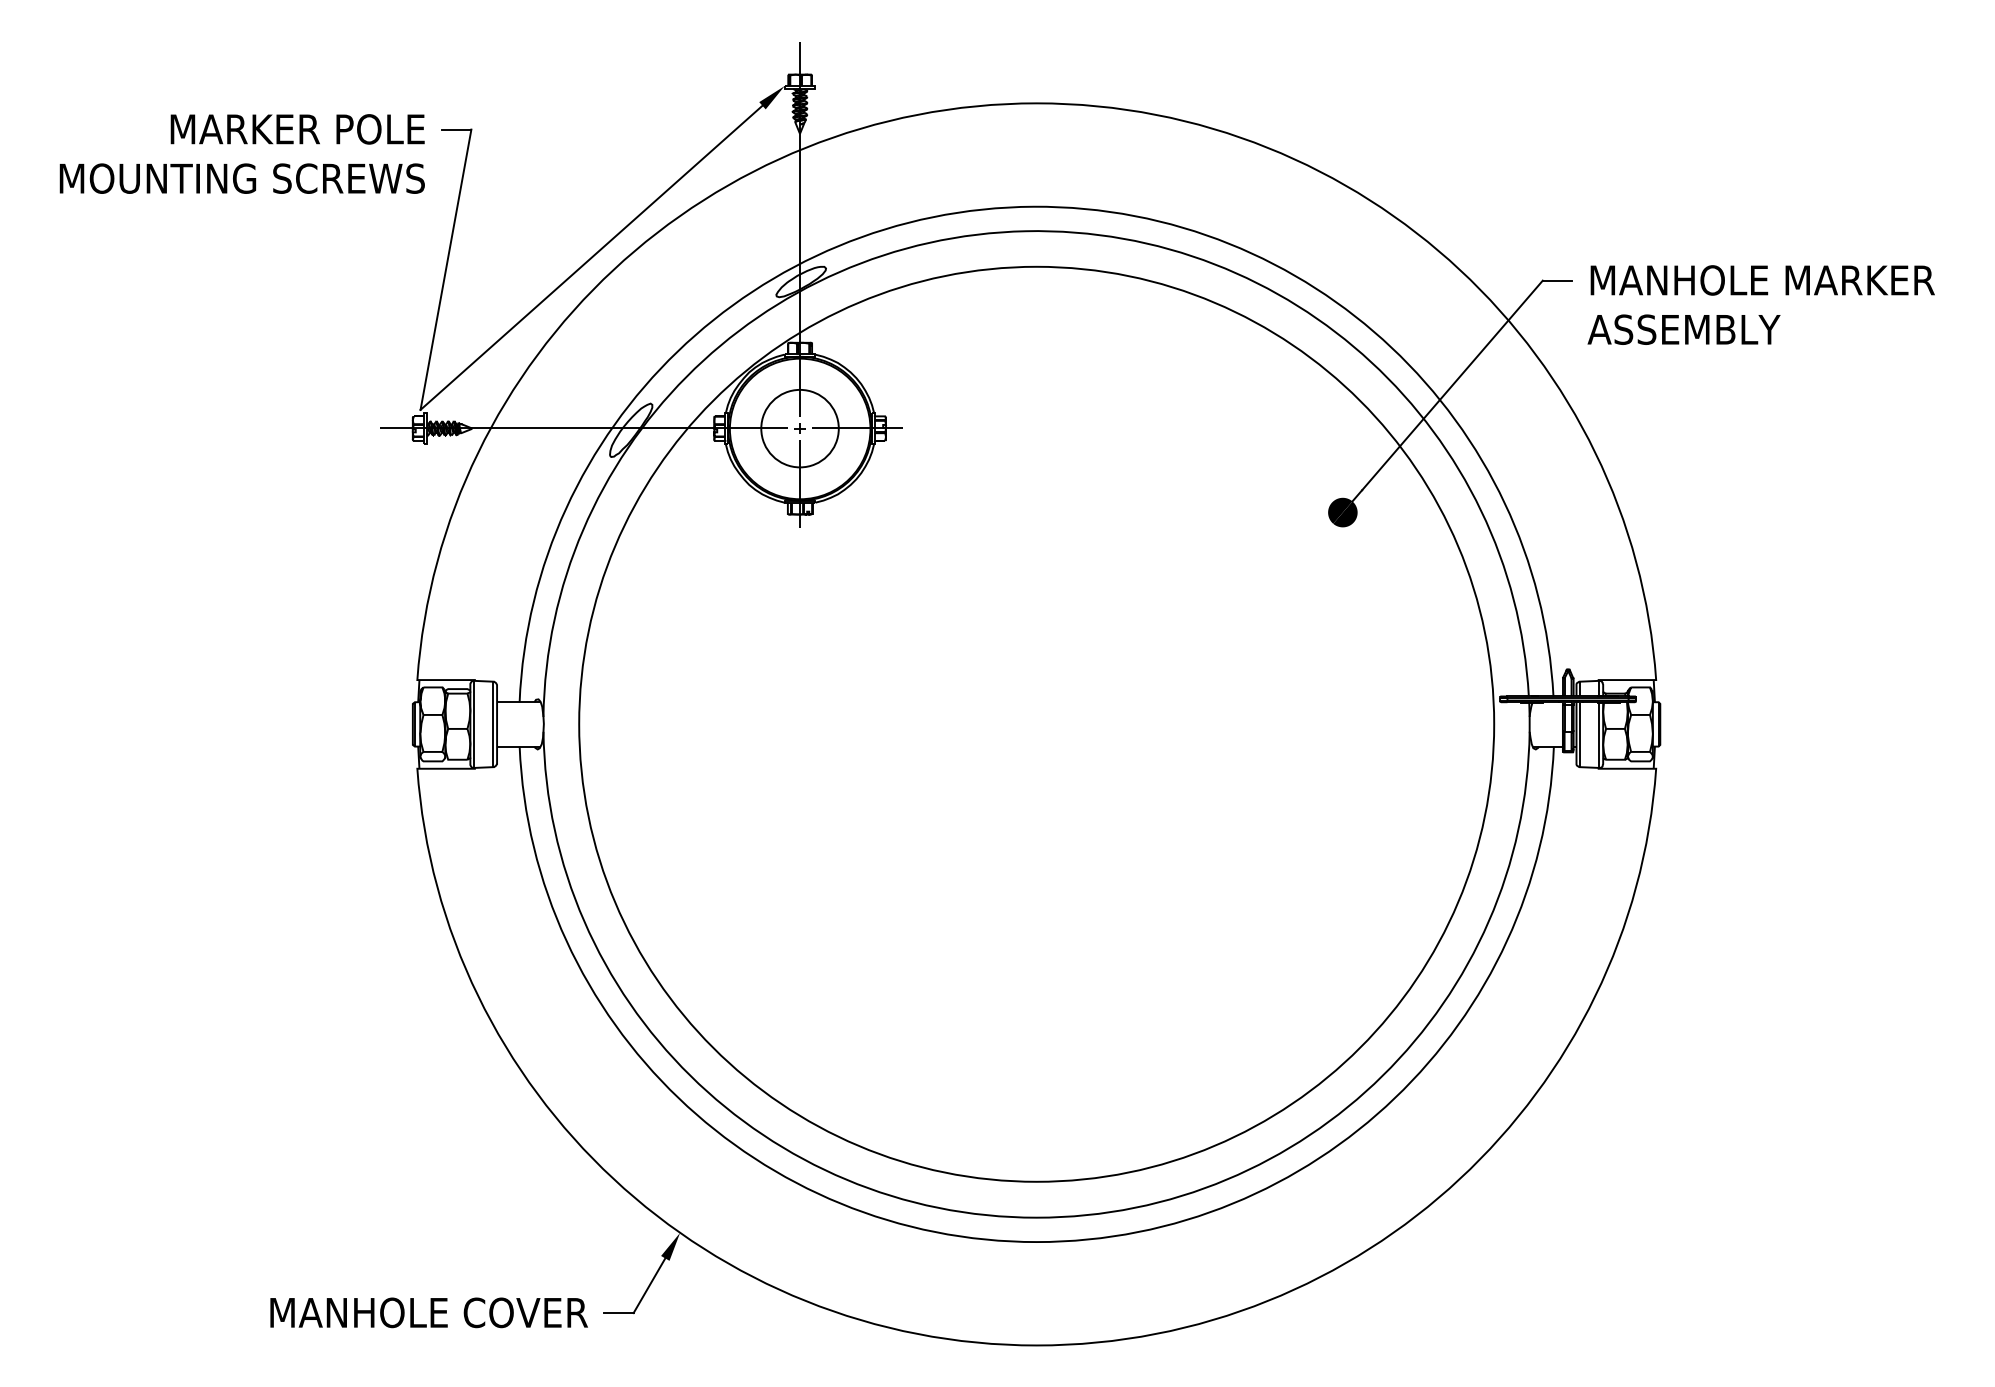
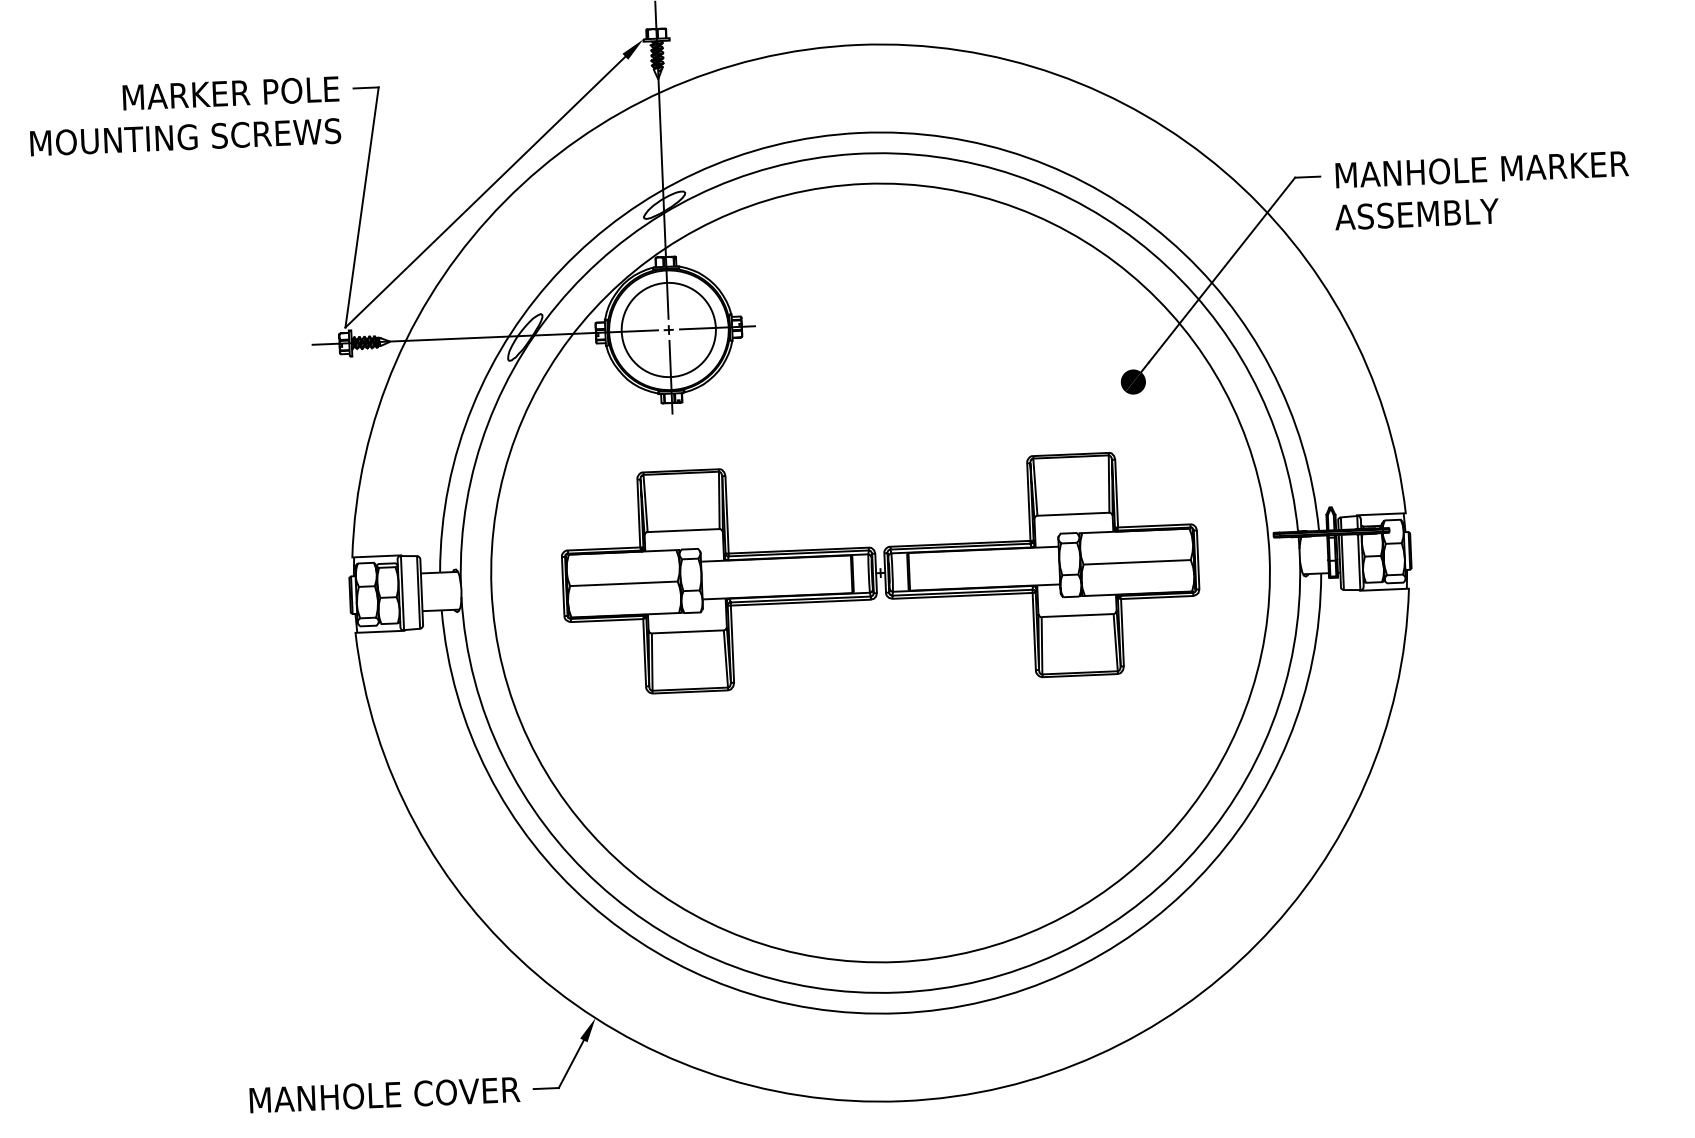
circle: (799, 428) -> (668, 329), size x1.43
part: (1036, 724) -> (880, 573), added

